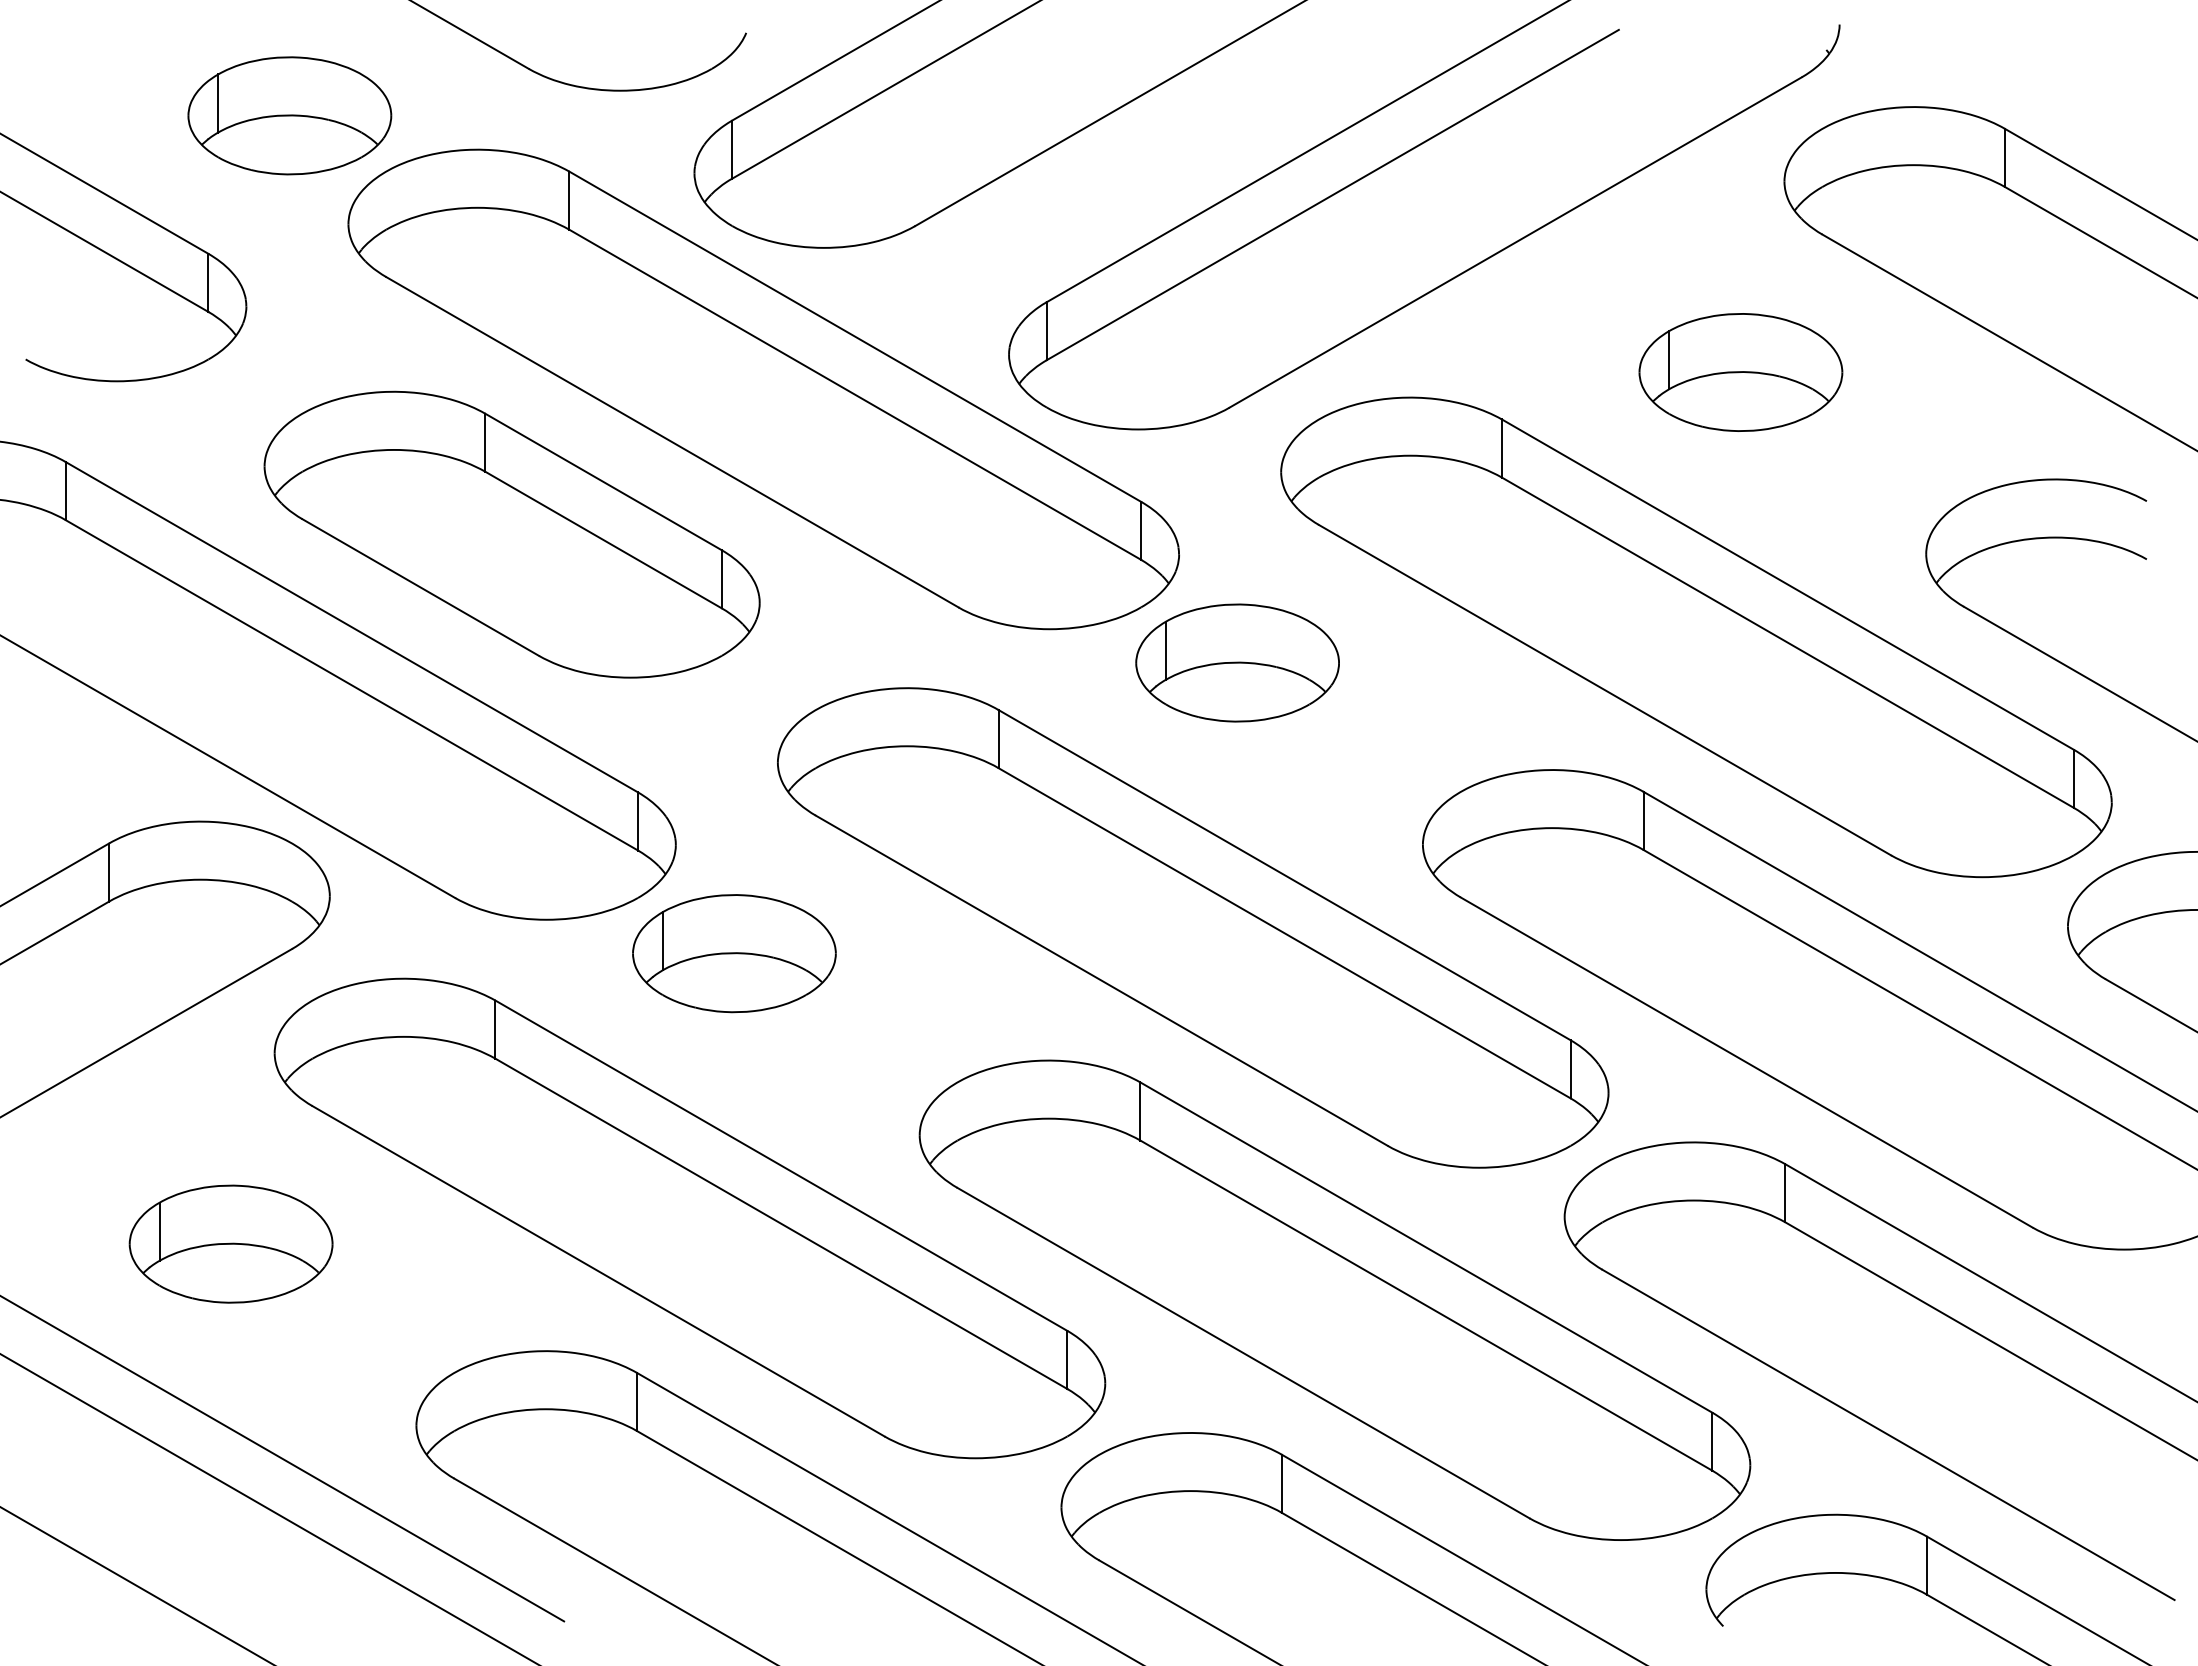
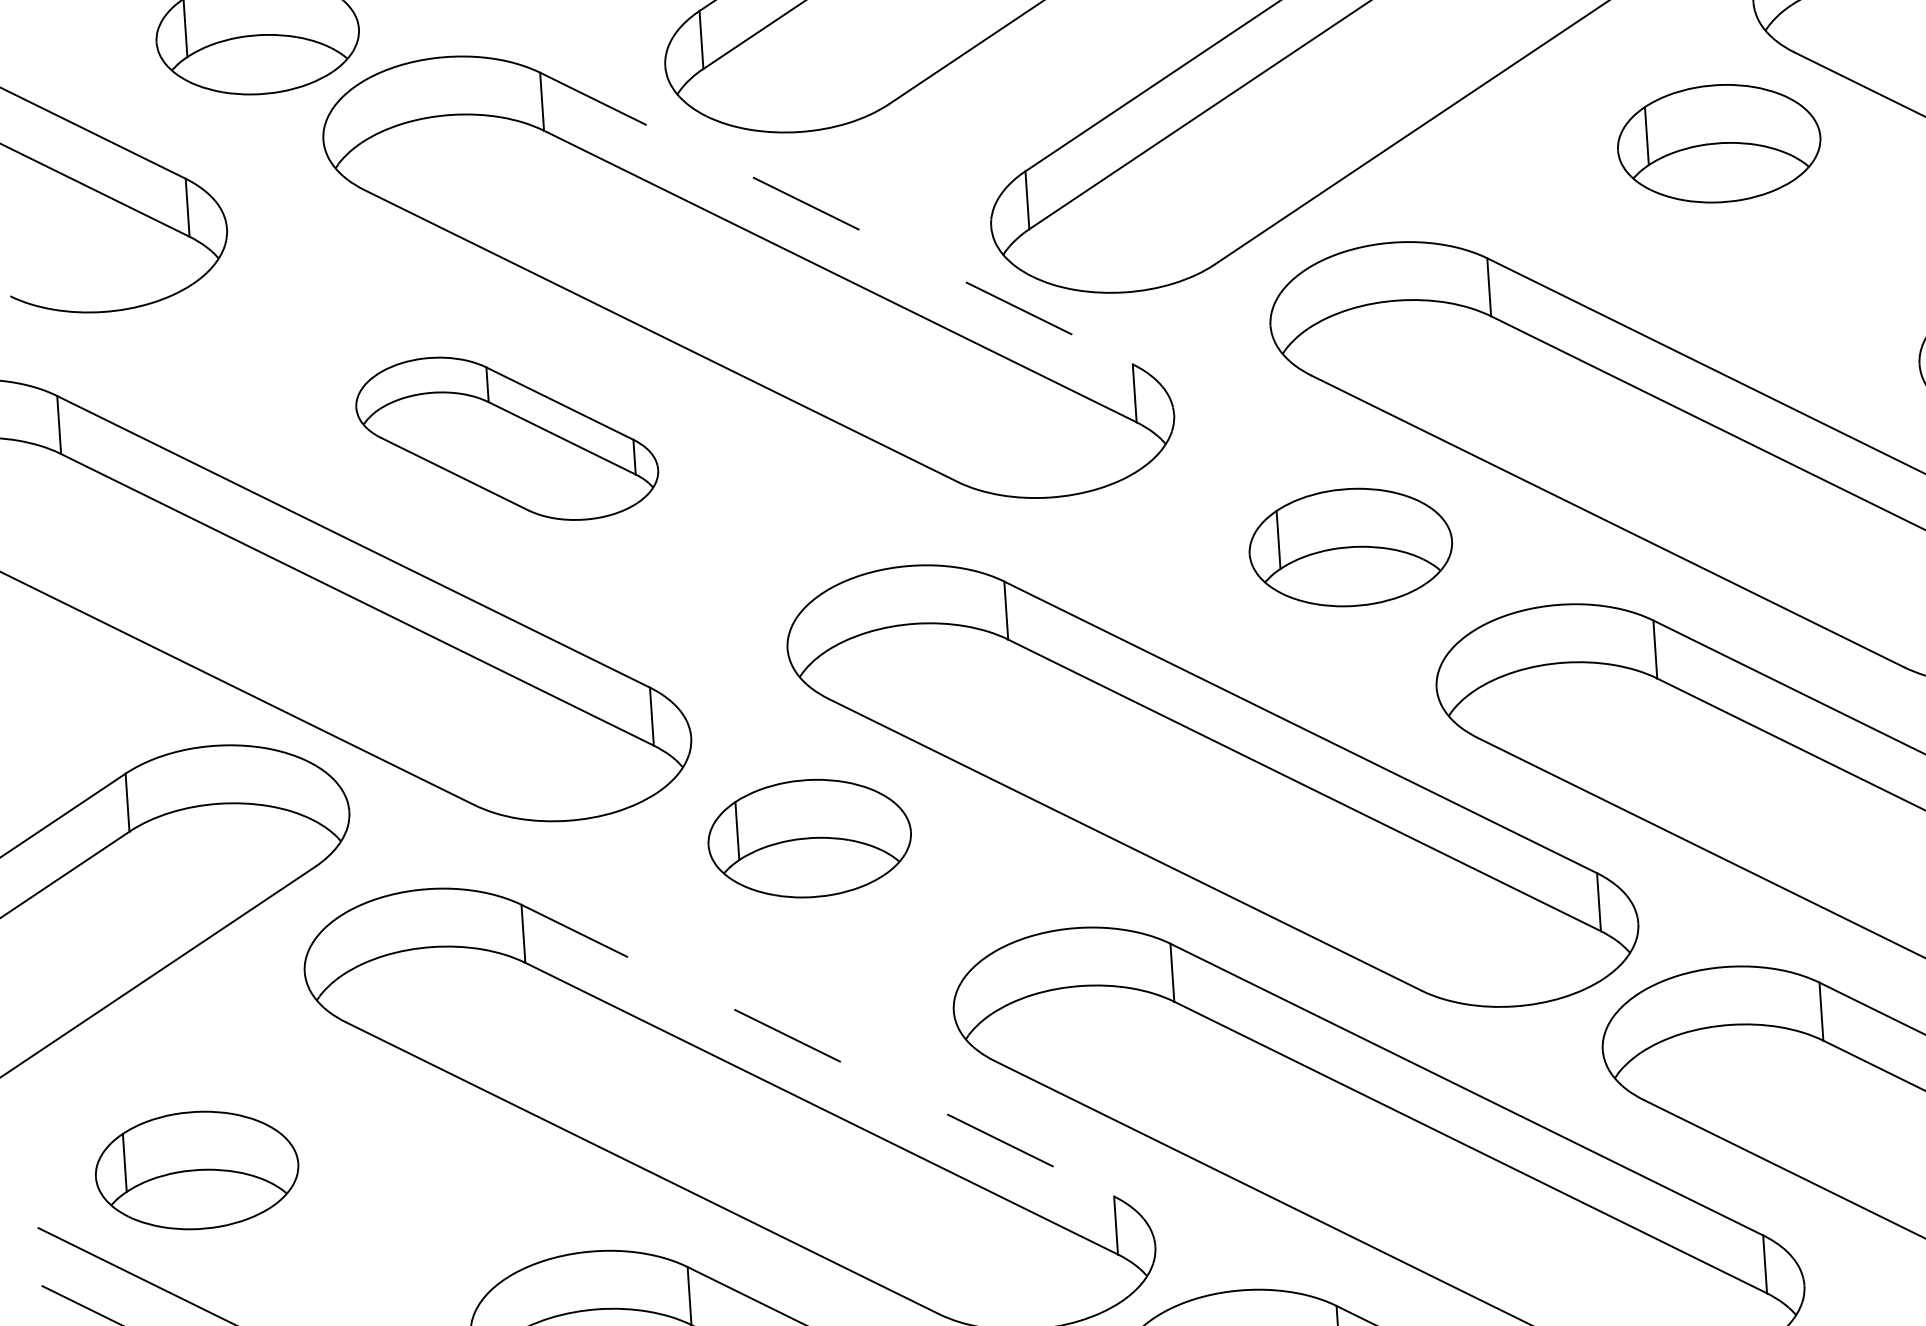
line: (855, 336) -> (836, 218), solid -> dashed
part: (1740, 372) -> (1718, 143), moved
part: (511, 534) -> (506, 438), size x0.6
part: (1237, 662) -> (1350, 547), moved
part: (734, 953) -> (809, 838), moved
line: (781, 1165) -> (817, 1050), solid -> dashed
part: (230, 1243) -> (196, 1169), moved

